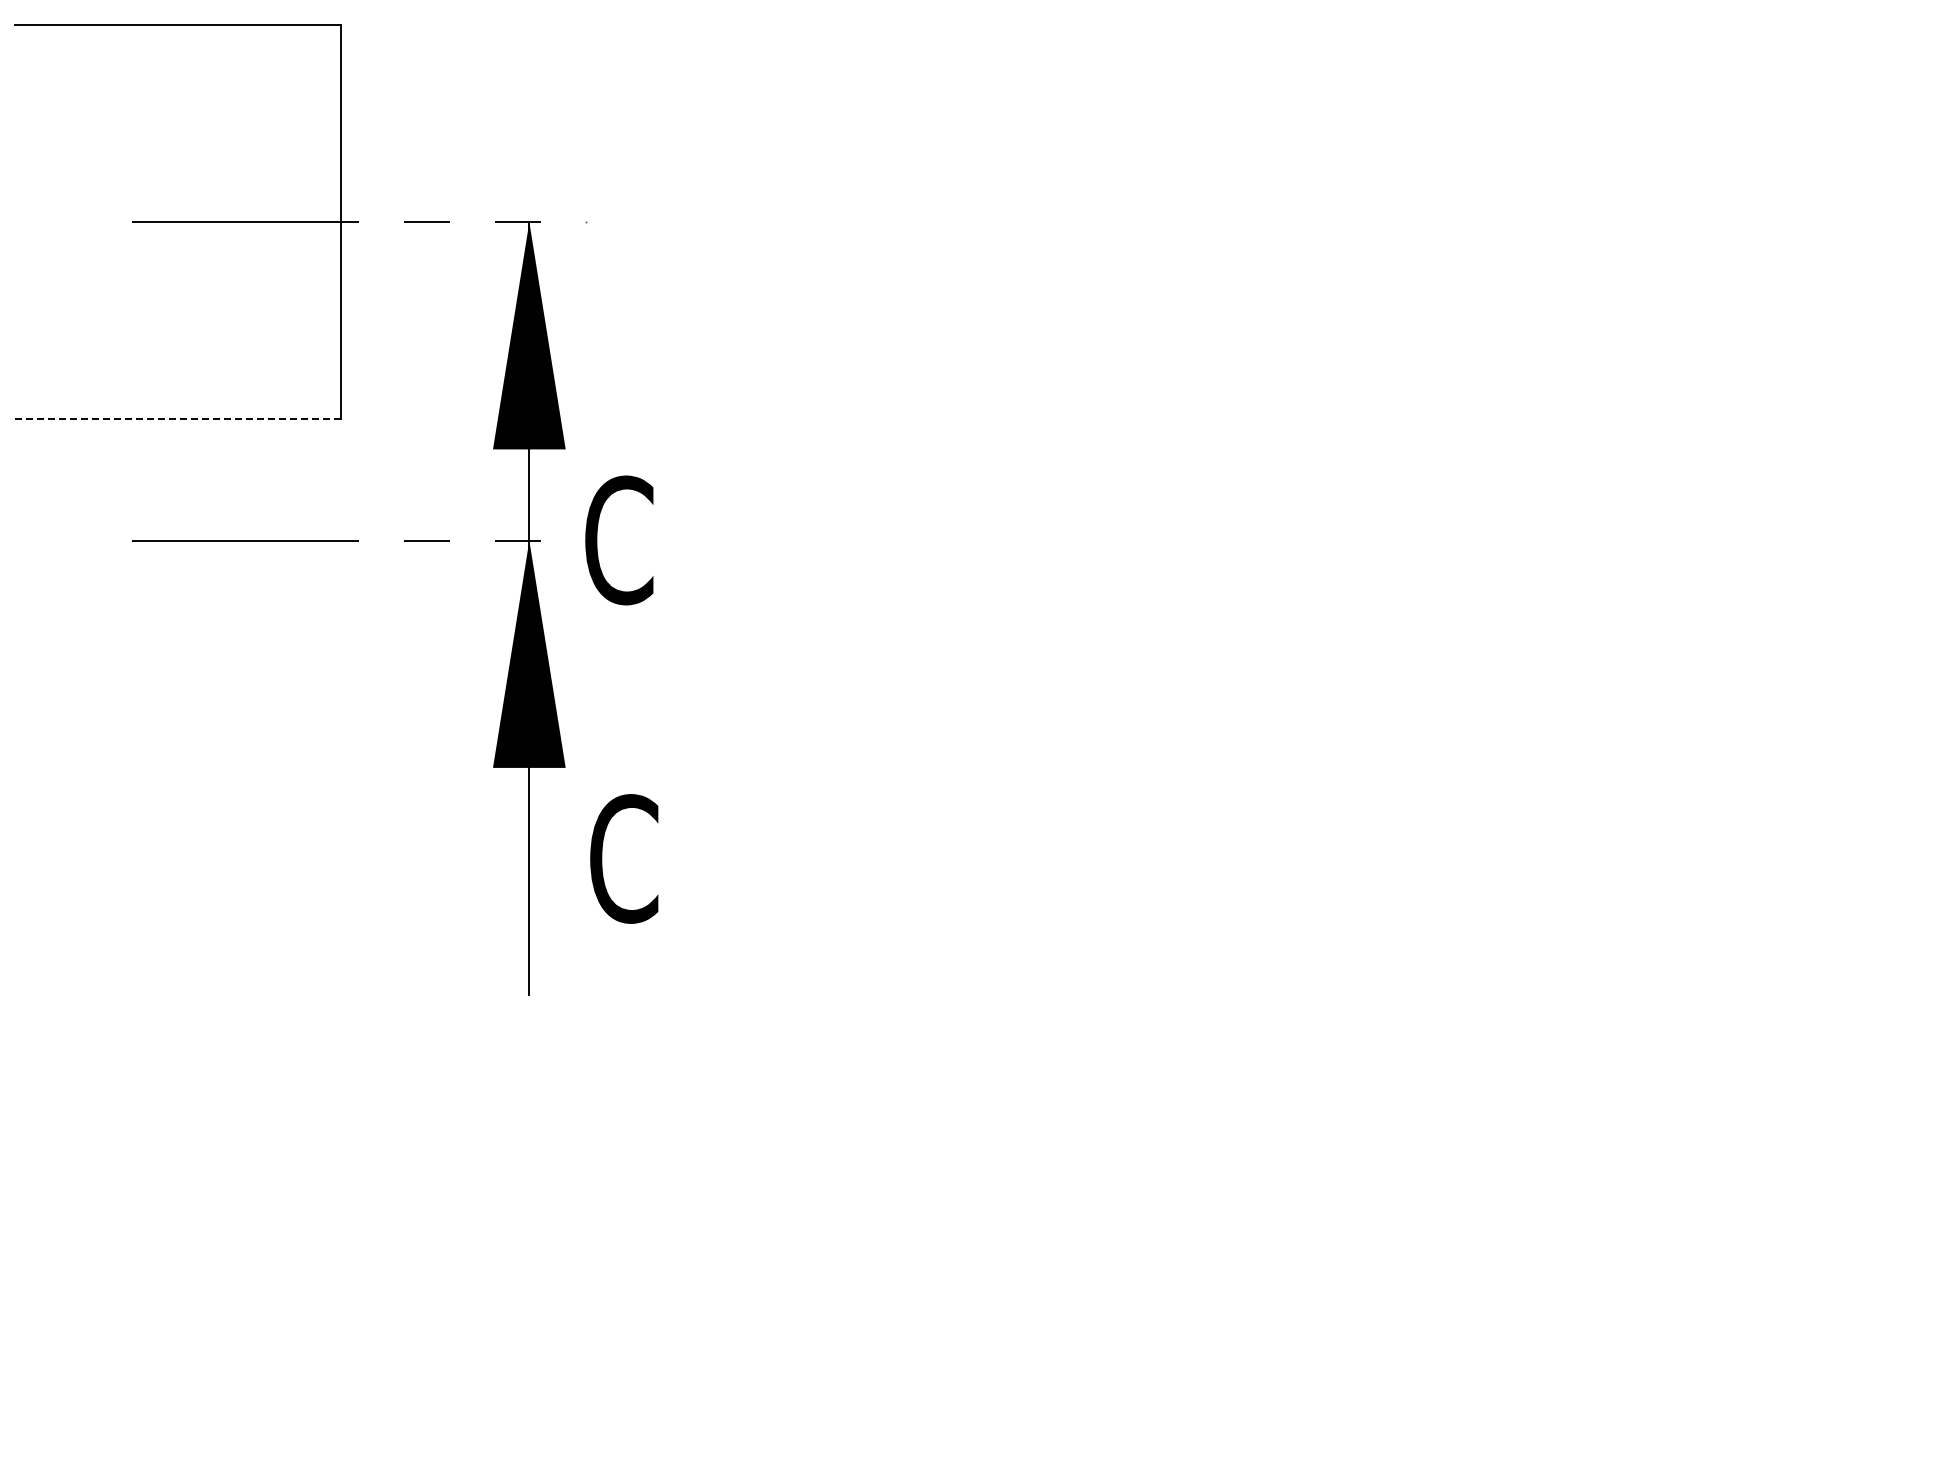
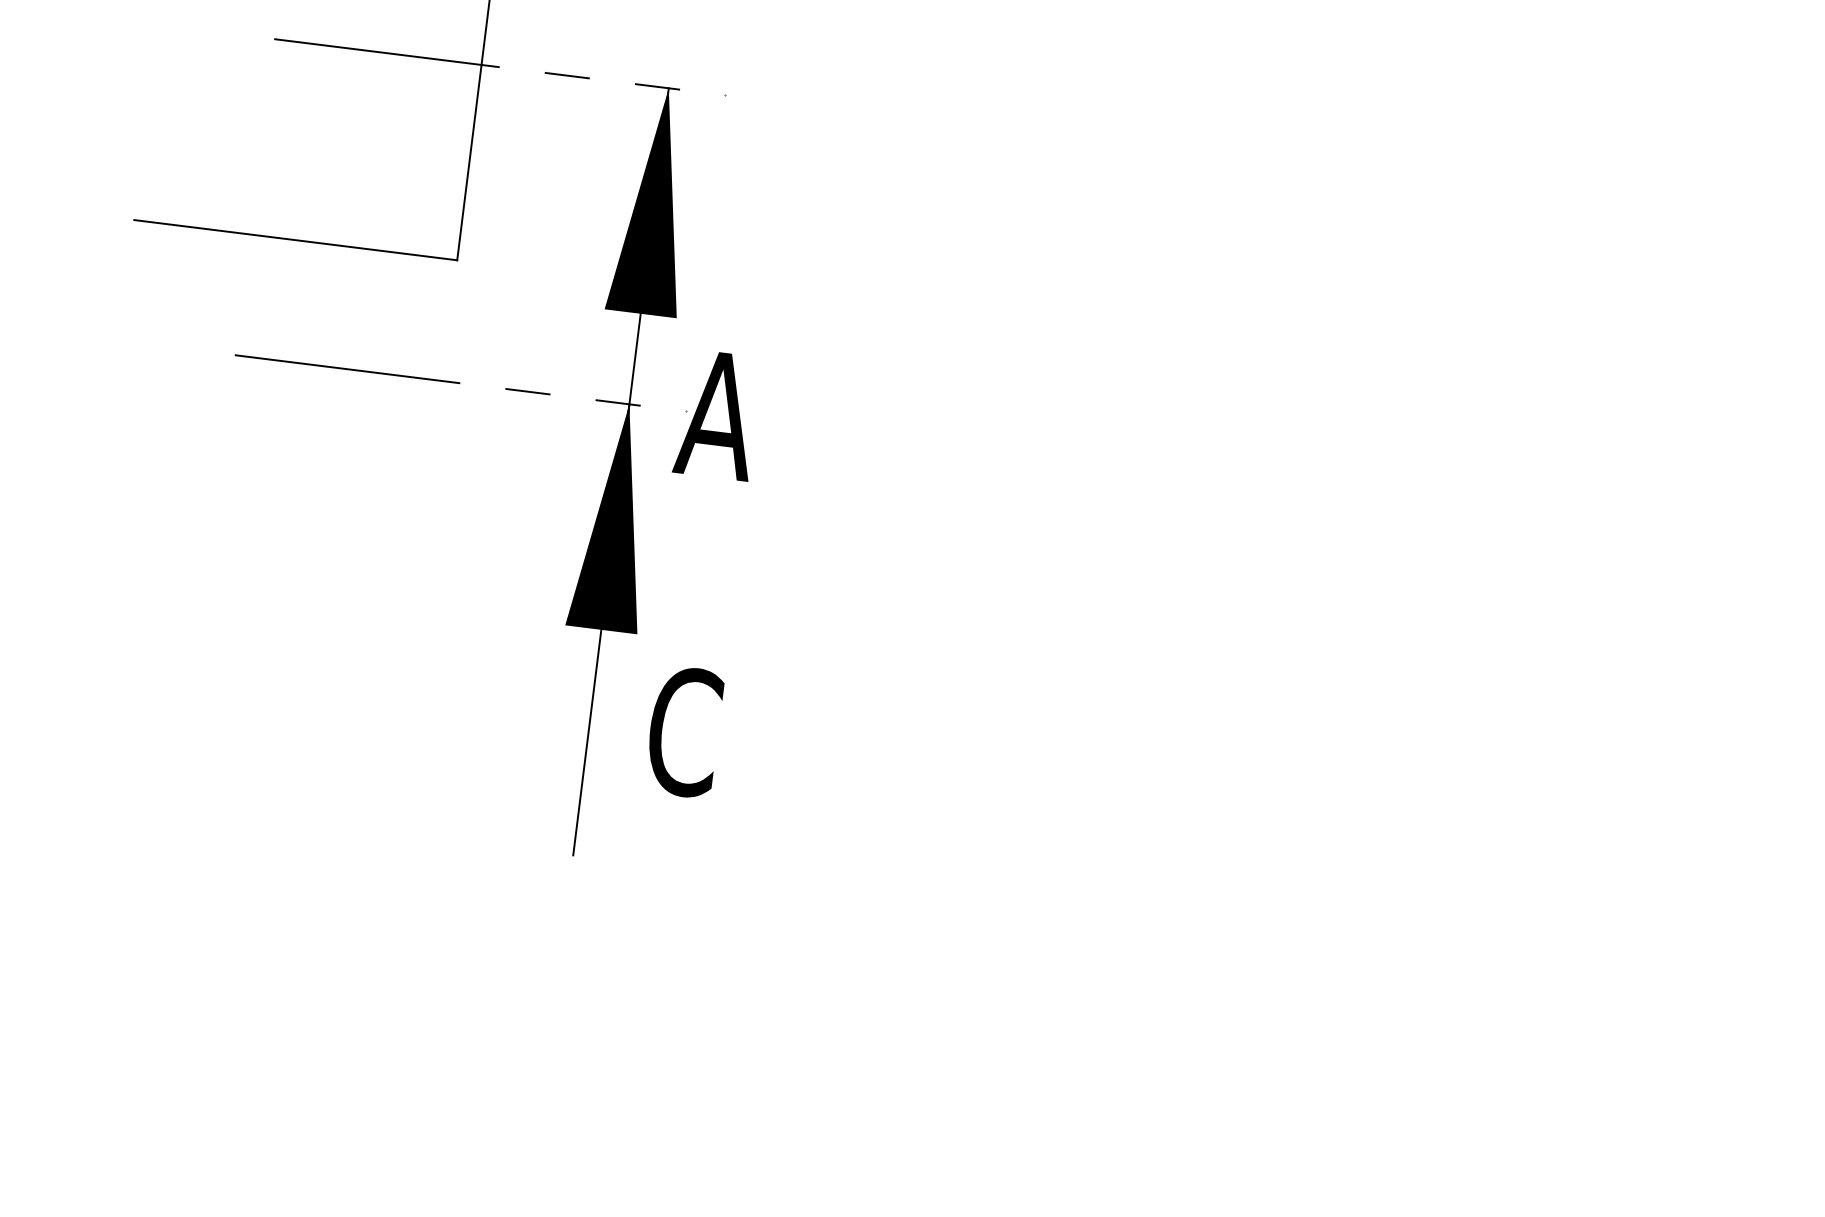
line: (177, 419) -> (295, 240), dashed -> solid
text: (617, 540) -> (716, 415), C -> A

